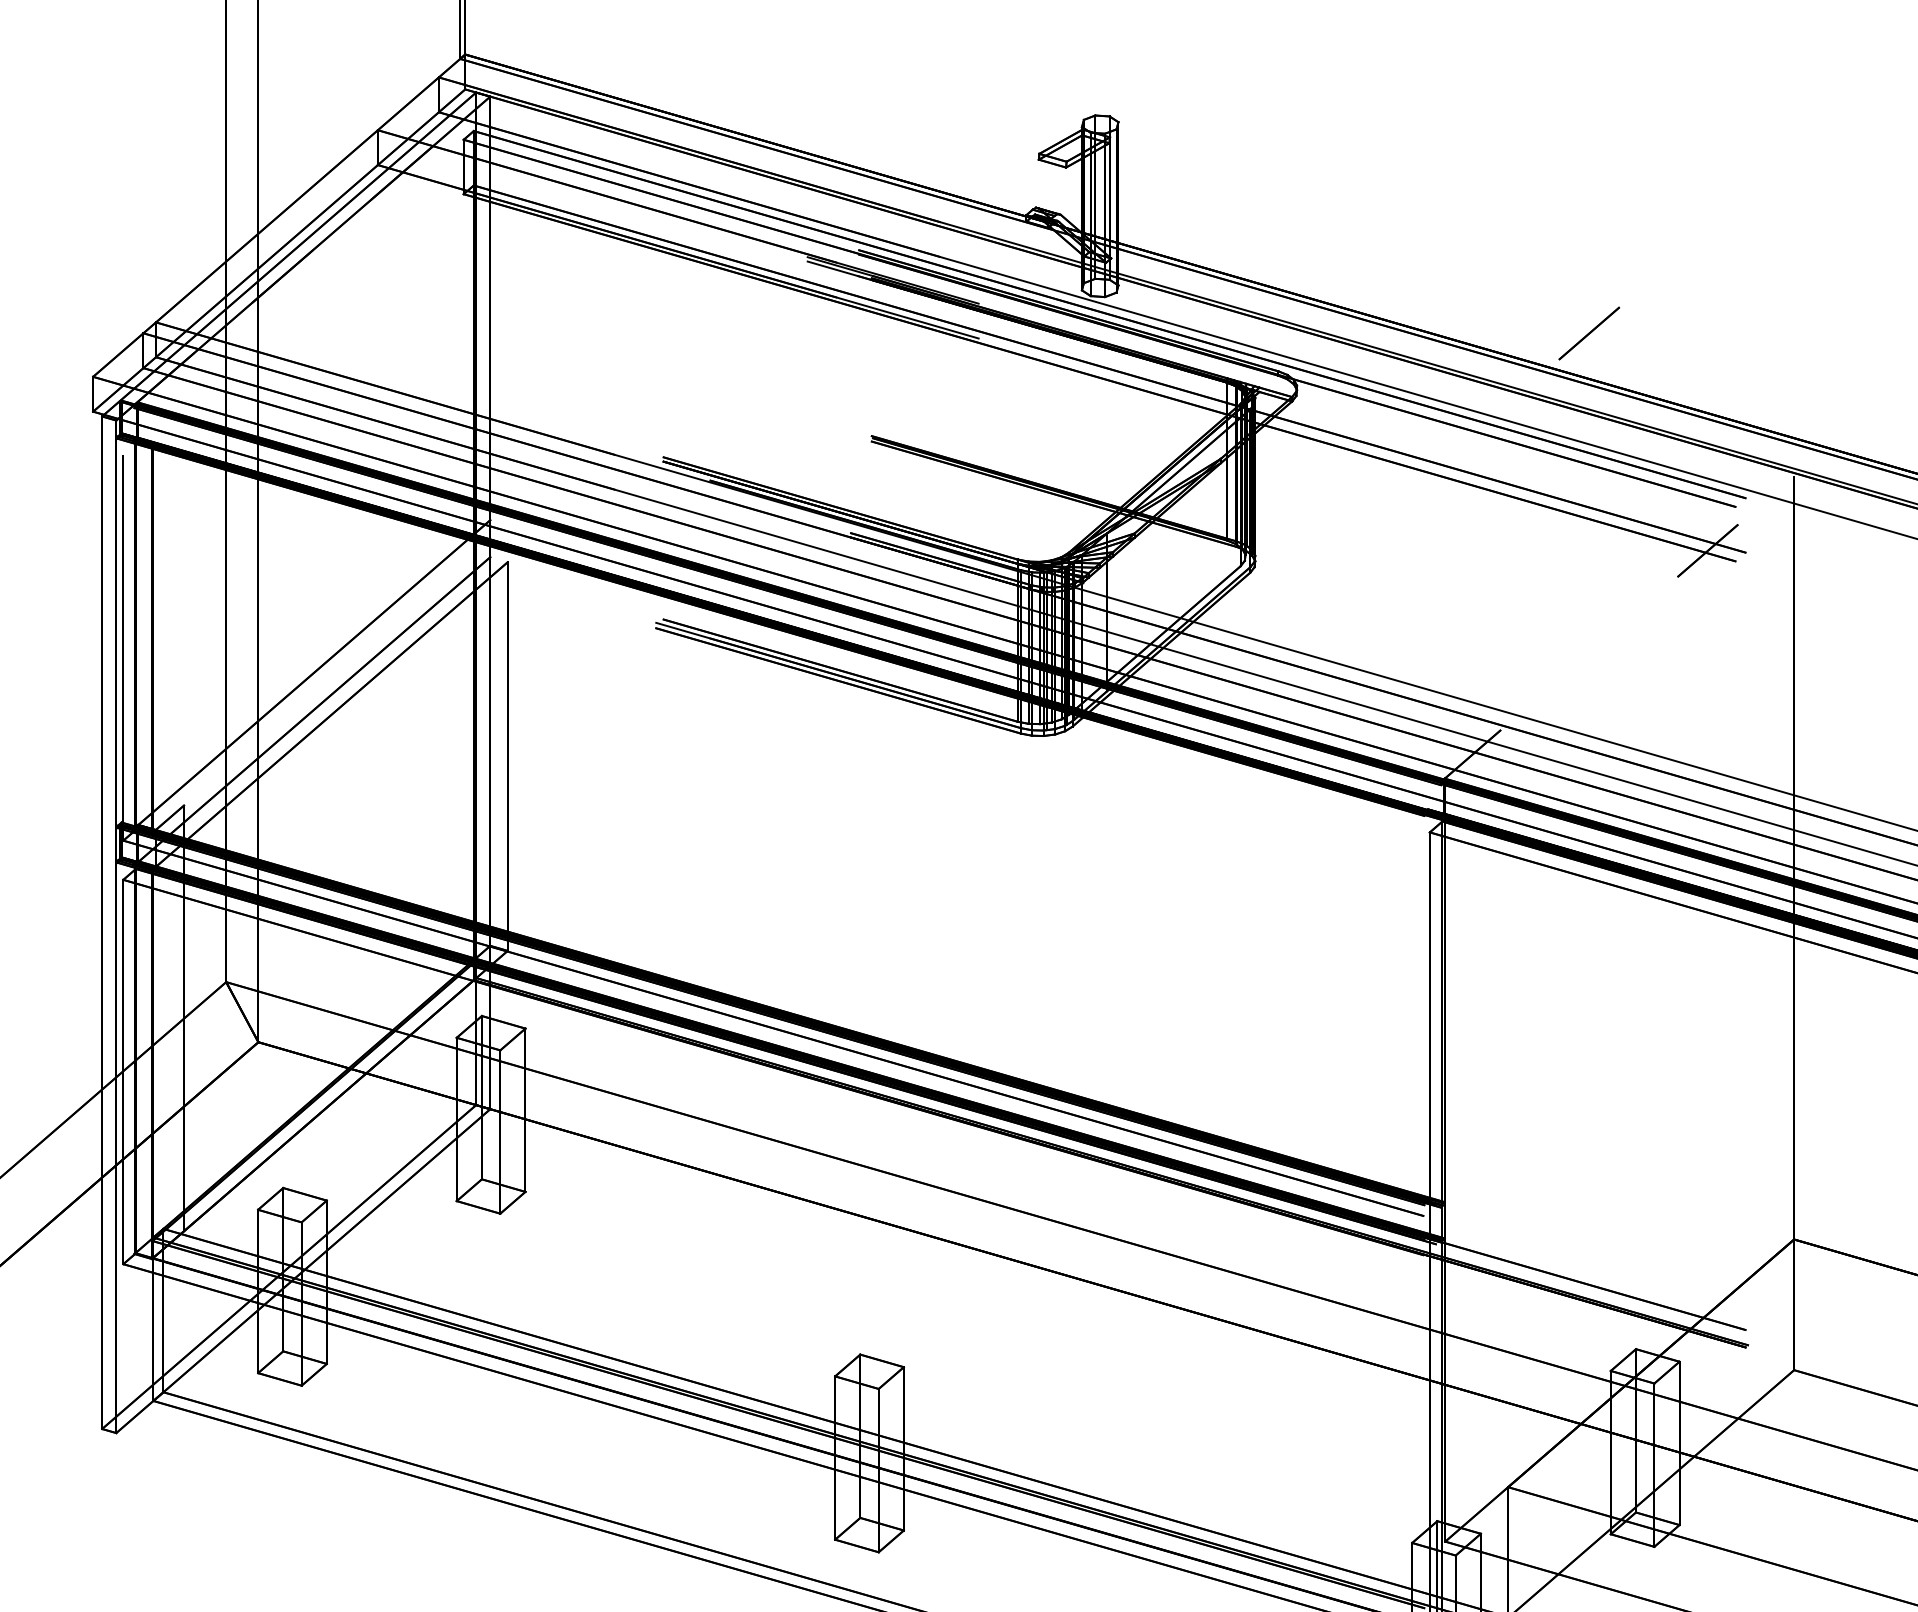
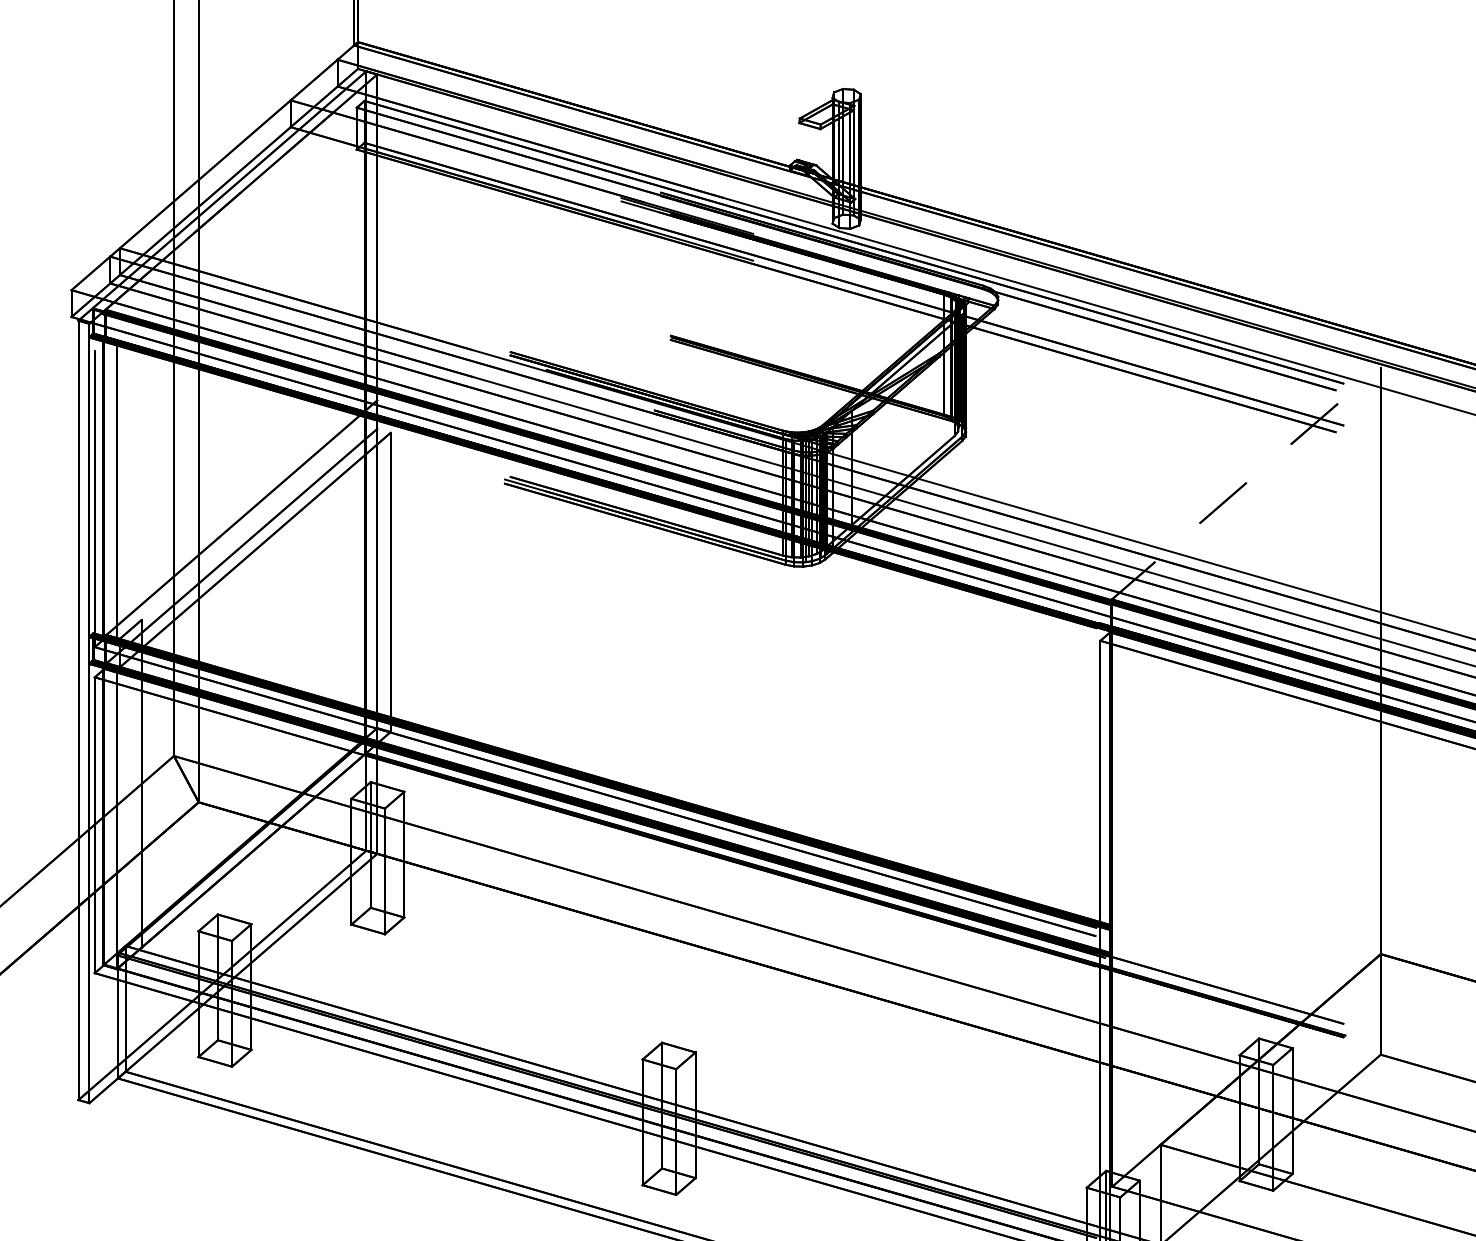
line: (1589, 333) -> (1223, 503), moved

